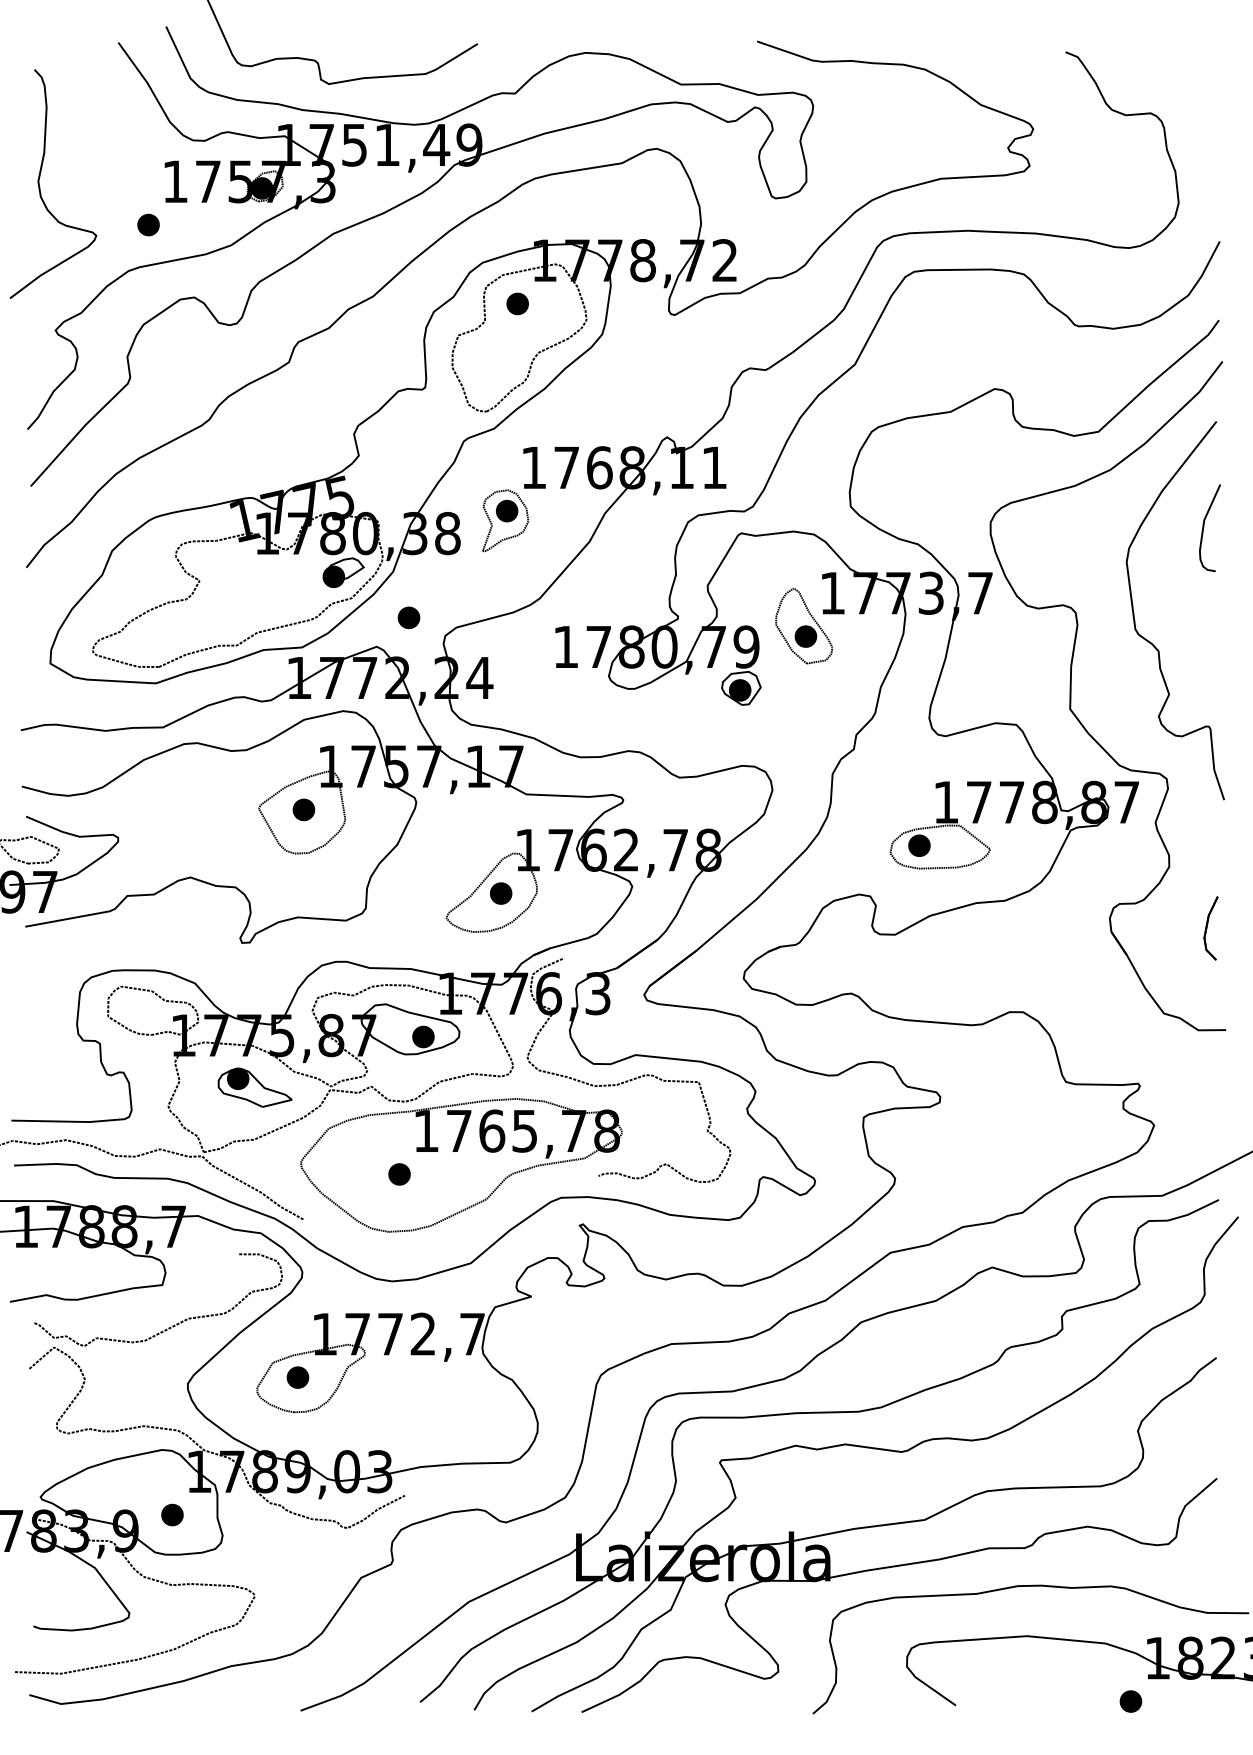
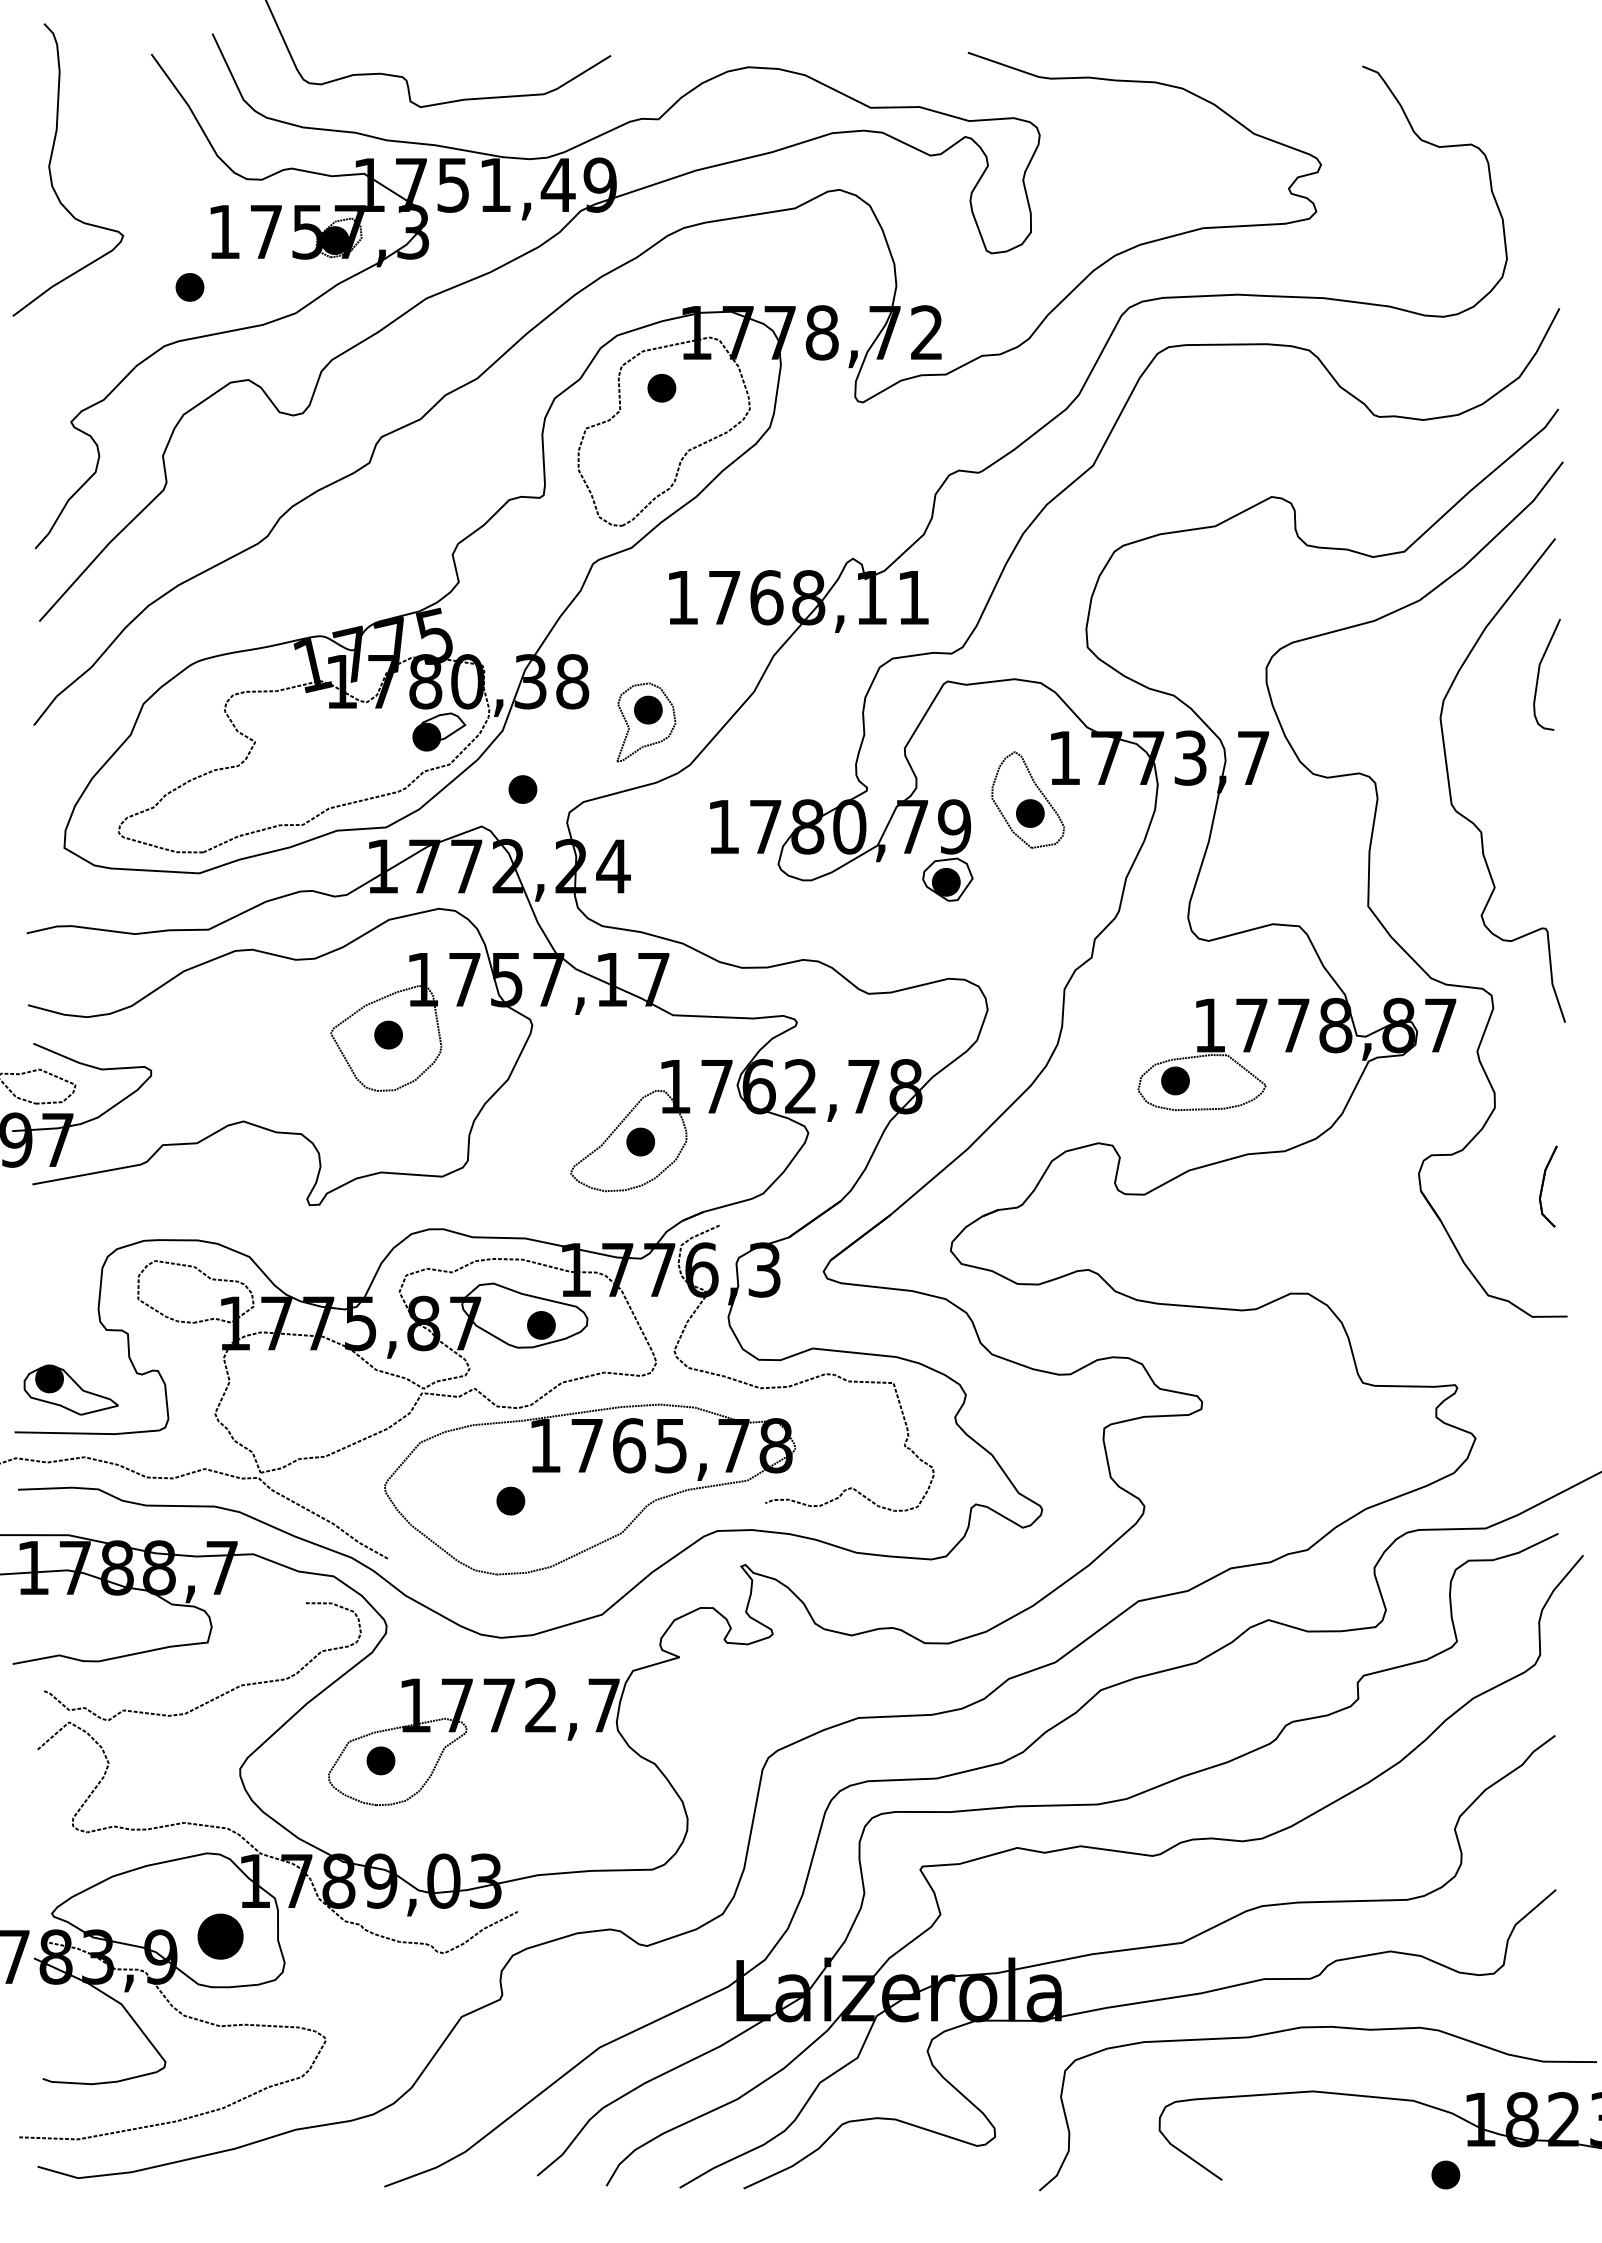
part: (40, 186) -> (51, 173), moved
part: (505, 520) -> (646, 722), moved
part: (254, 1087) -> (70, 1389), moved
part: (172, 1514) -> (220, 1936), size x1.6

